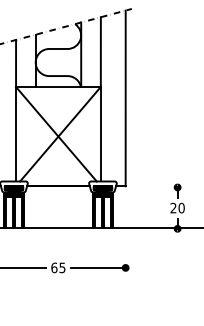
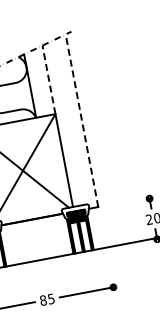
line: (100, 52) -> (48, 80), solid -> dashed
line: (125, 98) -> (81, 120), solid -> dashed
text: (54, 267) -> (43, 300), 65 -> 85

